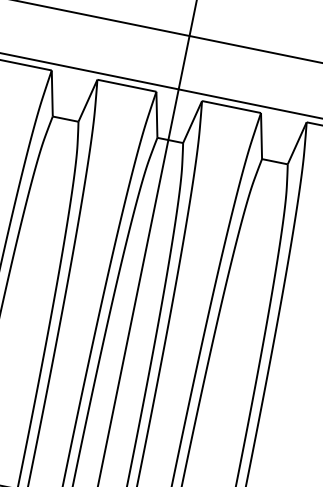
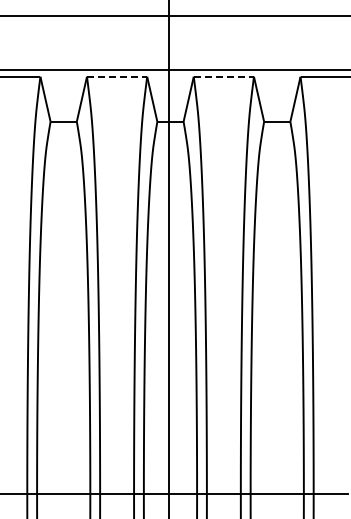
line: (127, 85) -> (117, 76), solid -> dashed
line: (231, 106) -> (223, 76), solid -> dashed

